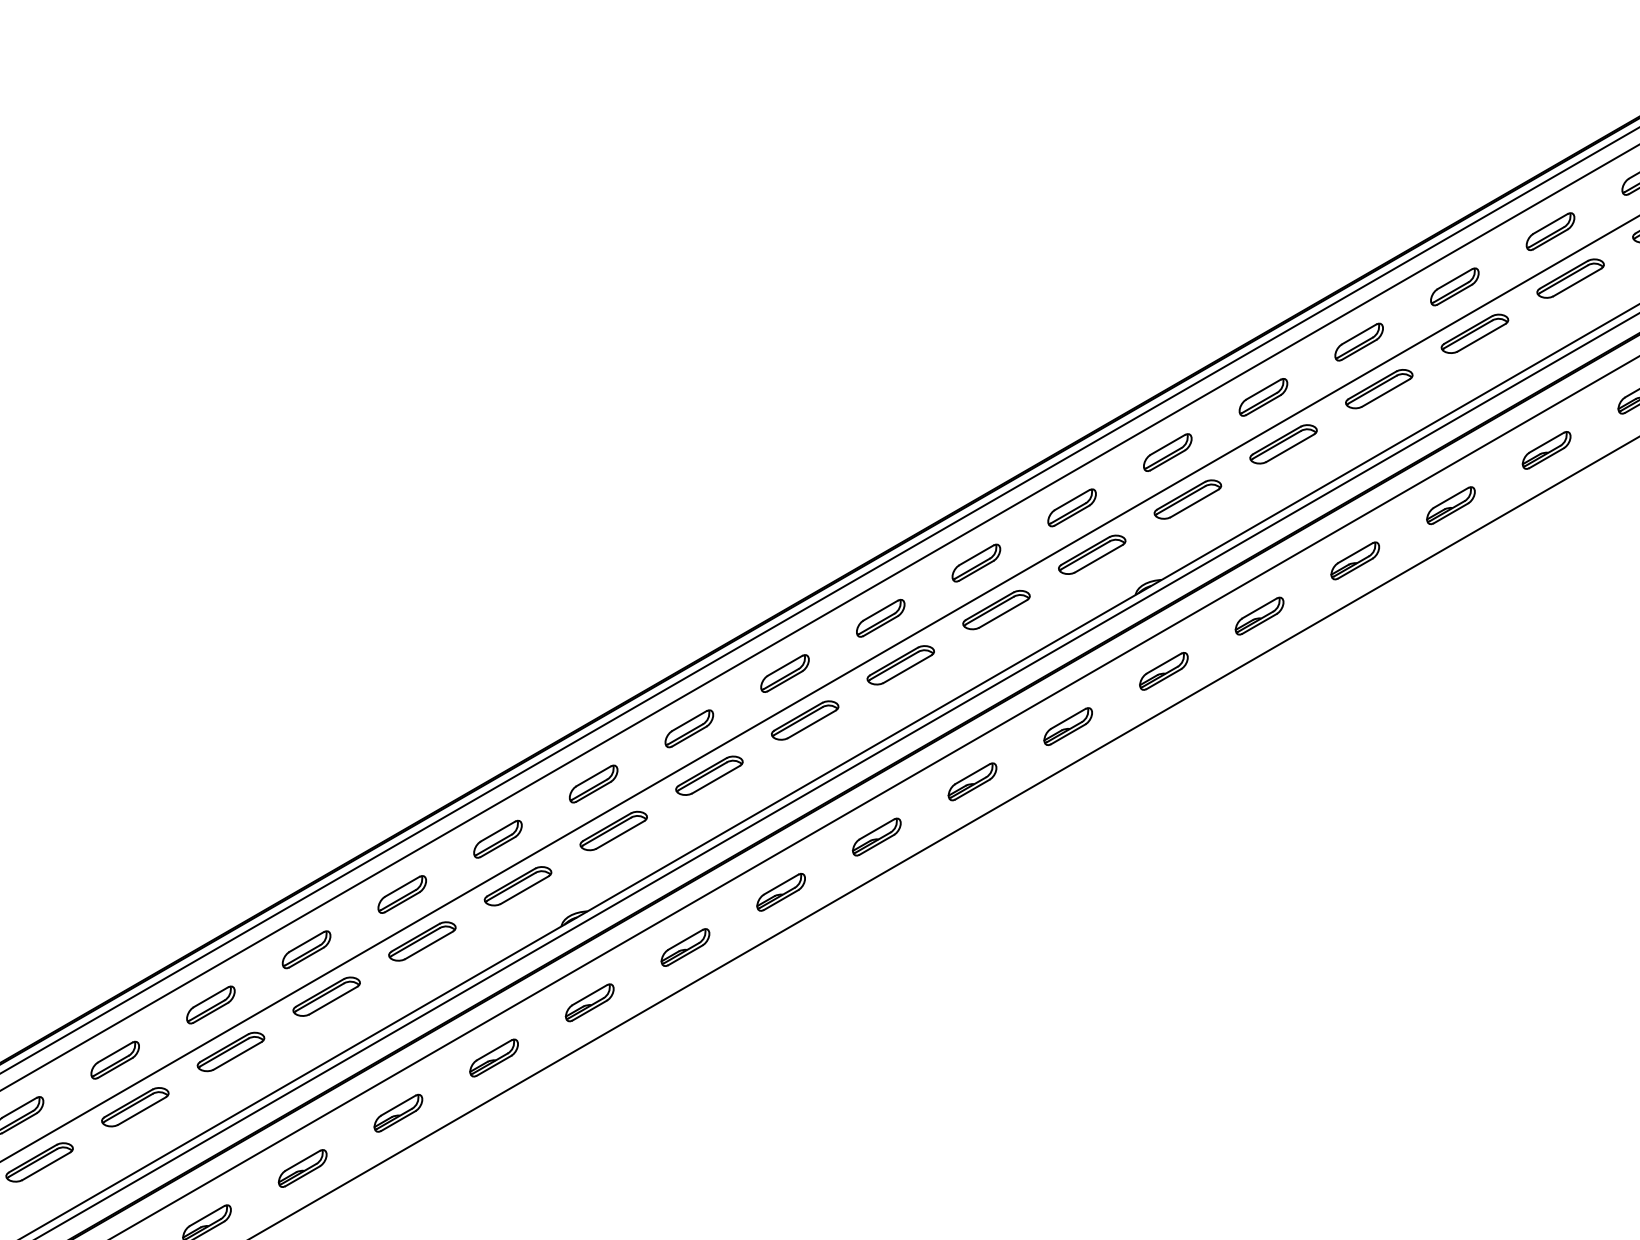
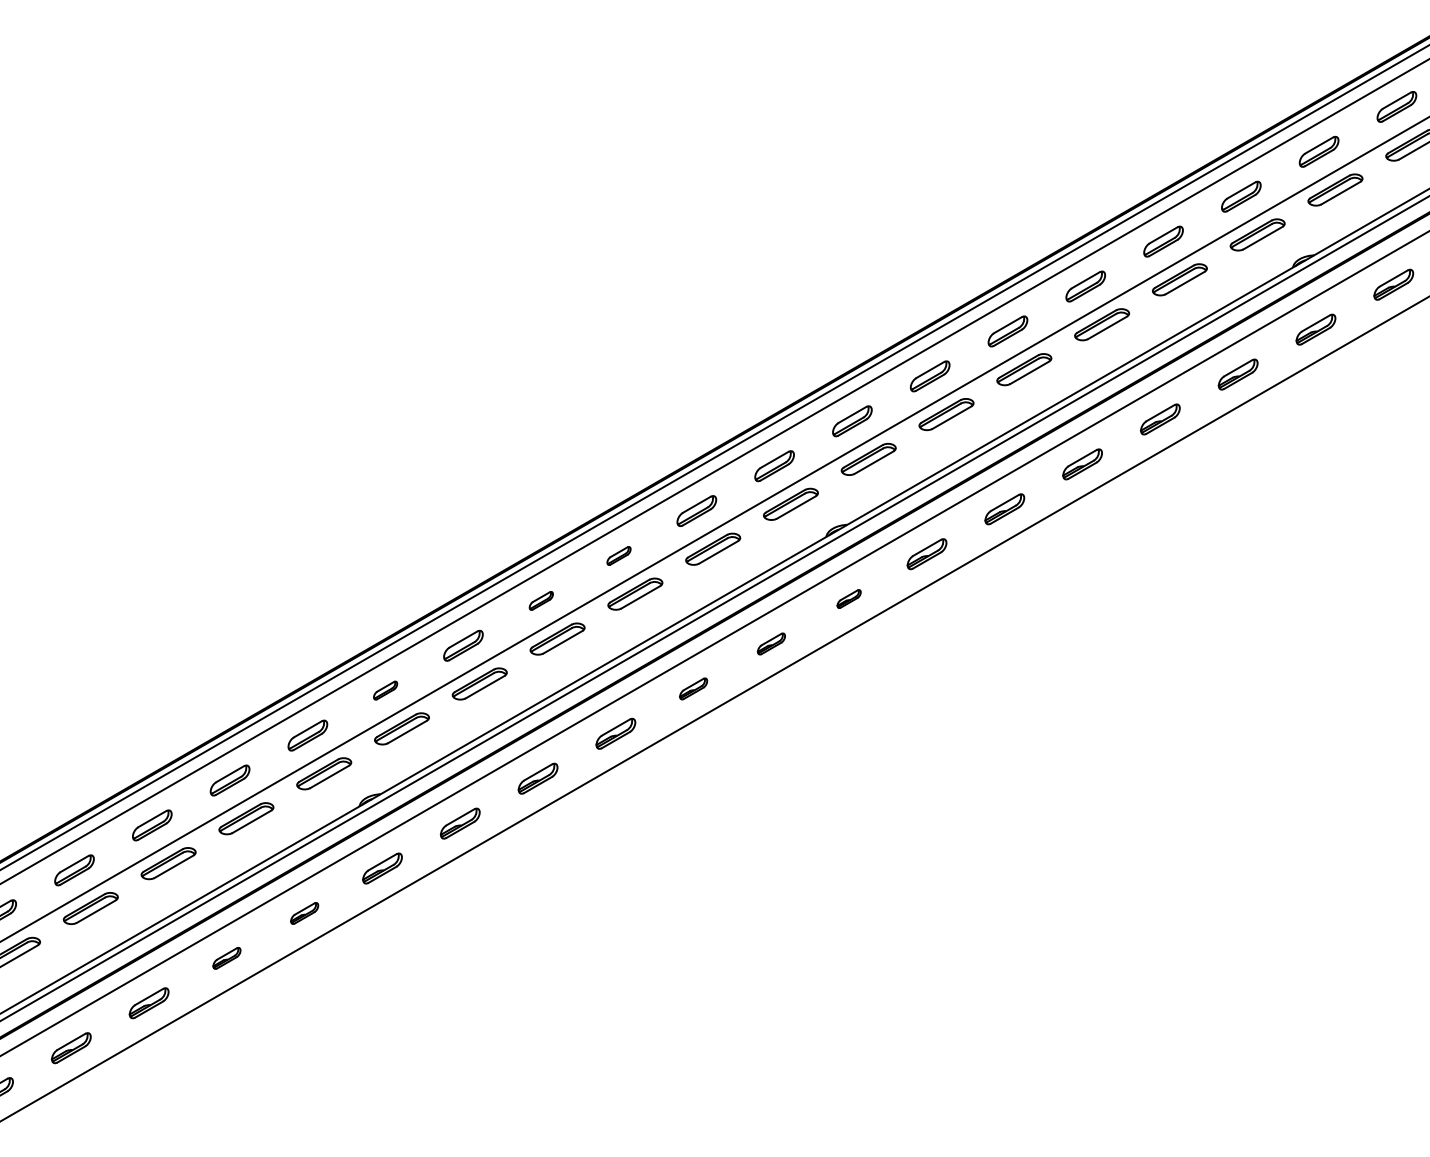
part: (880, 617) -> (618, 555), size x0.6
part: (1162, 670) -> (848, 598), size x0.6
part: (785, 673) -> (541, 600), size x0.6
part: (1068, 725) -> (771, 643), size x0.7
part: (972, 781) -> (693, 688), size x0.7
part: (593, 783) -> (385, 690), size x0.6
part: (493, 1058) -> (304, 913), size x0.7
part: (397, 1113) -> (226, 958), size x0.7

